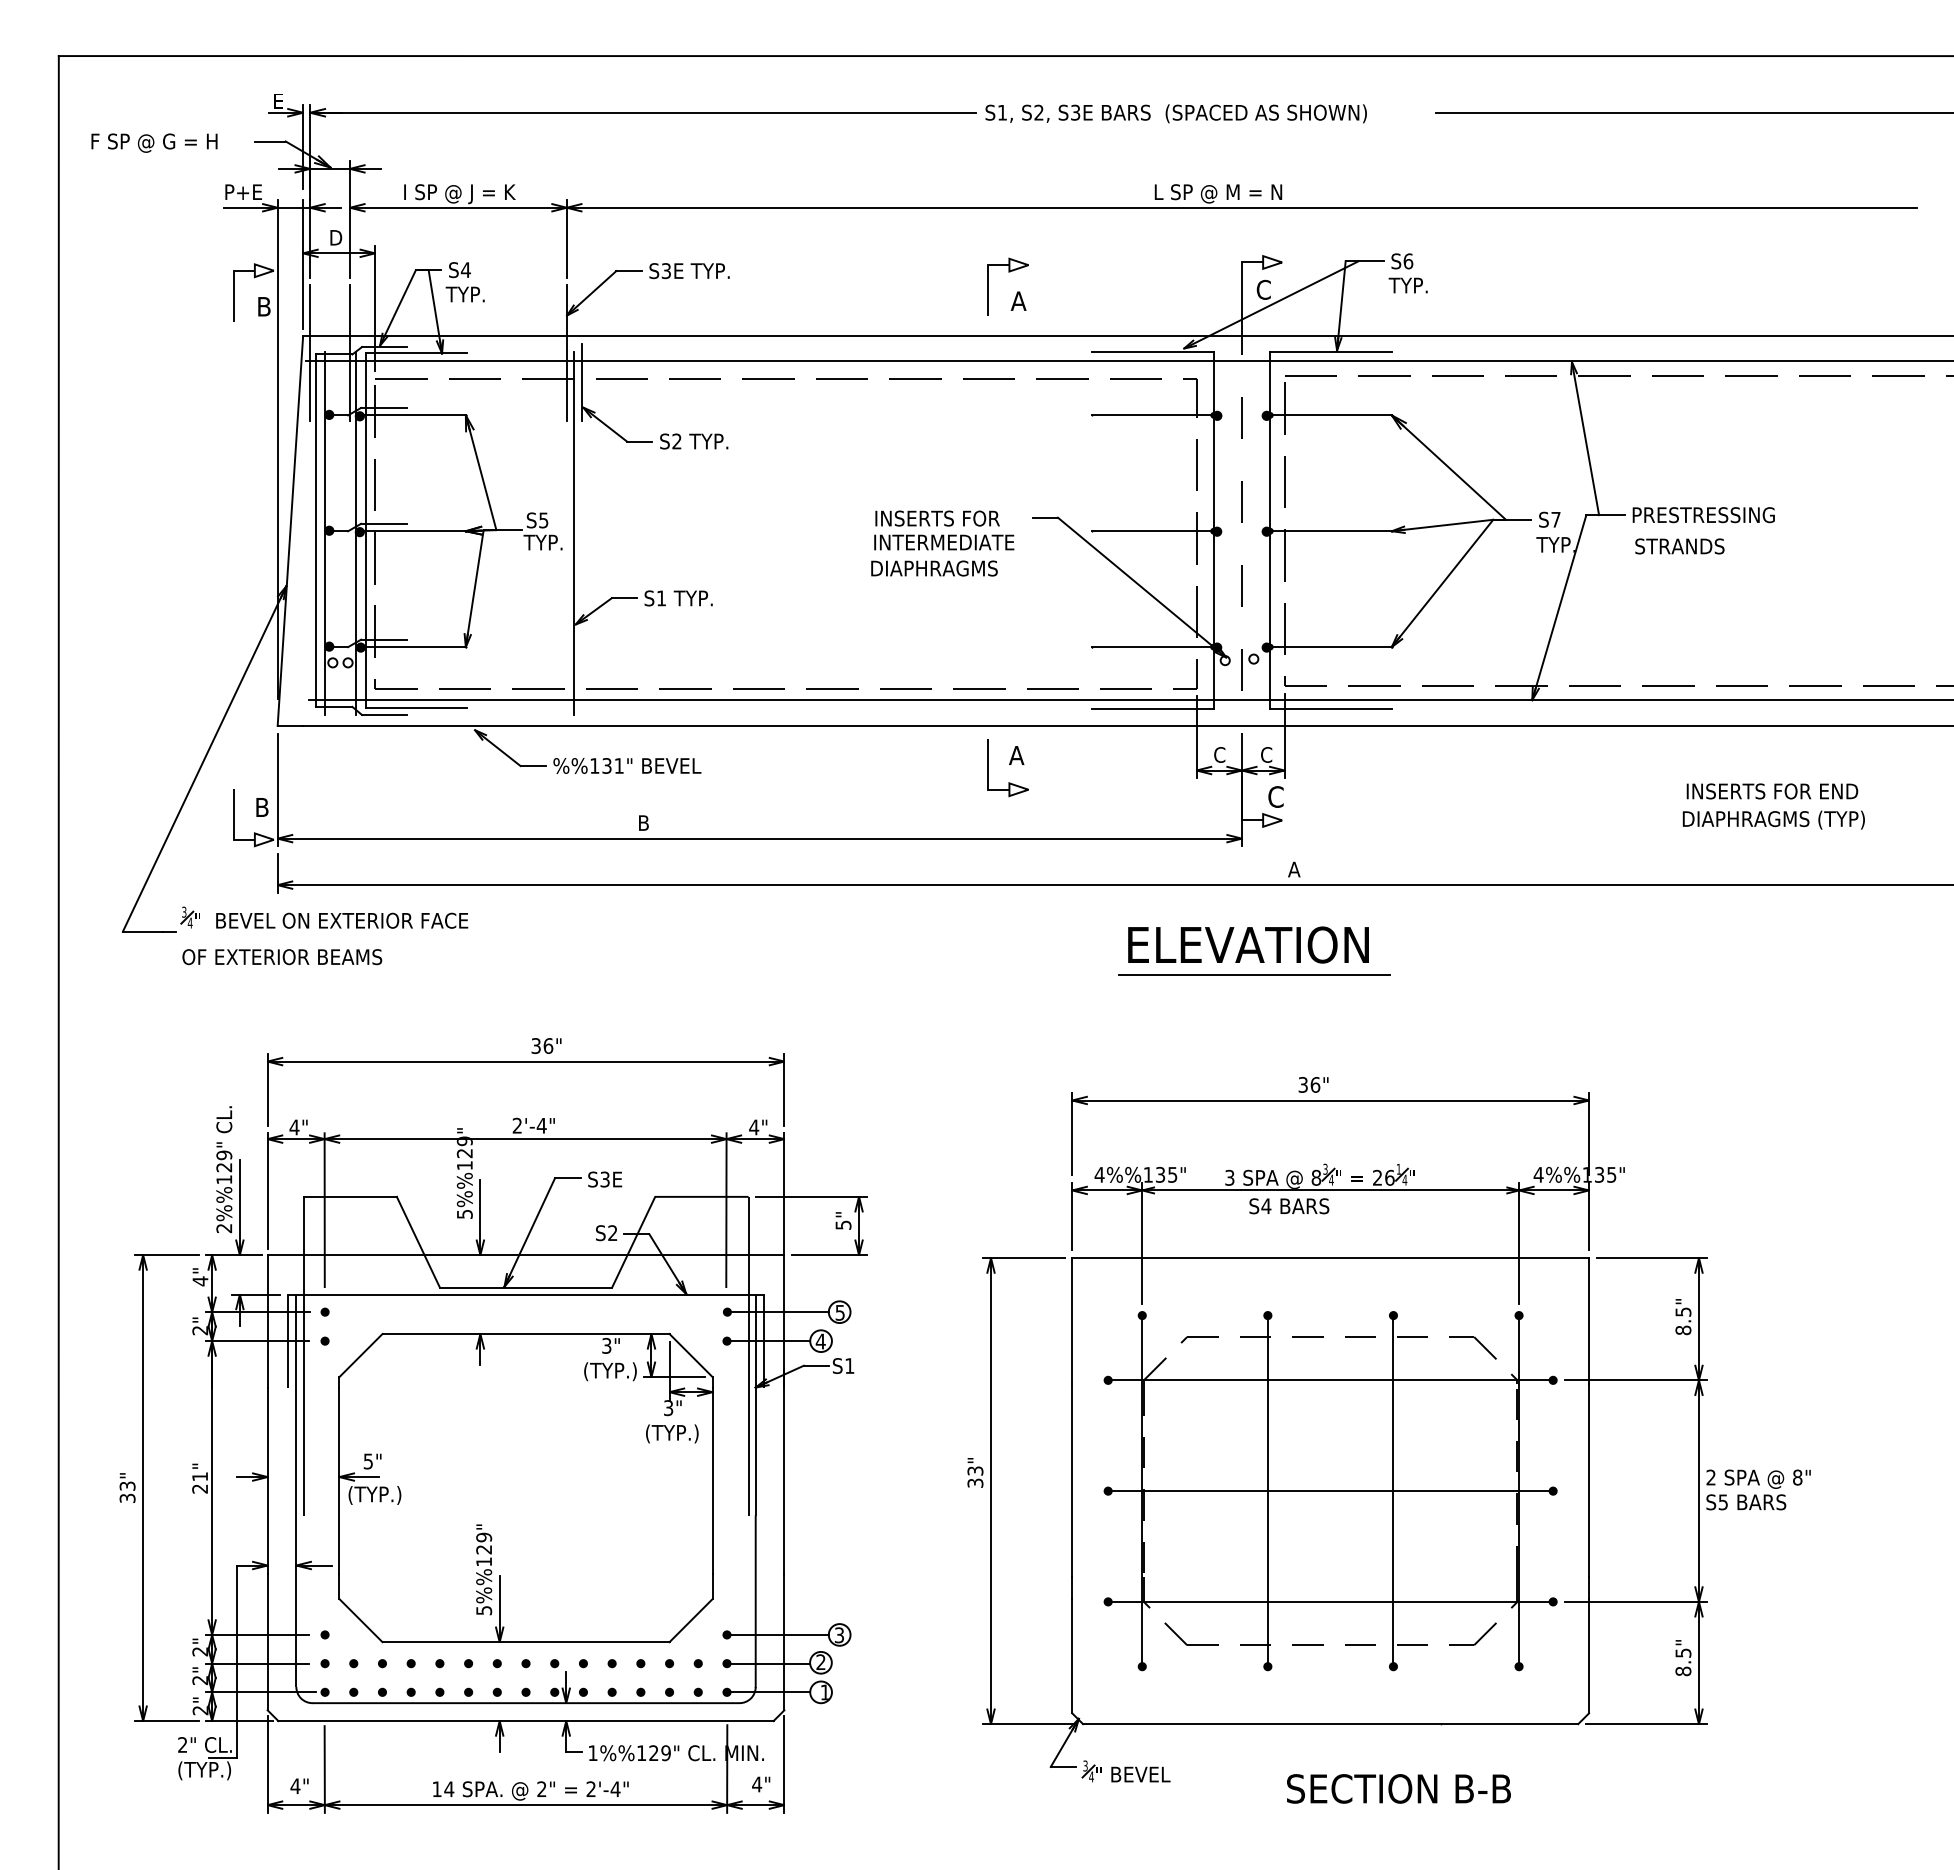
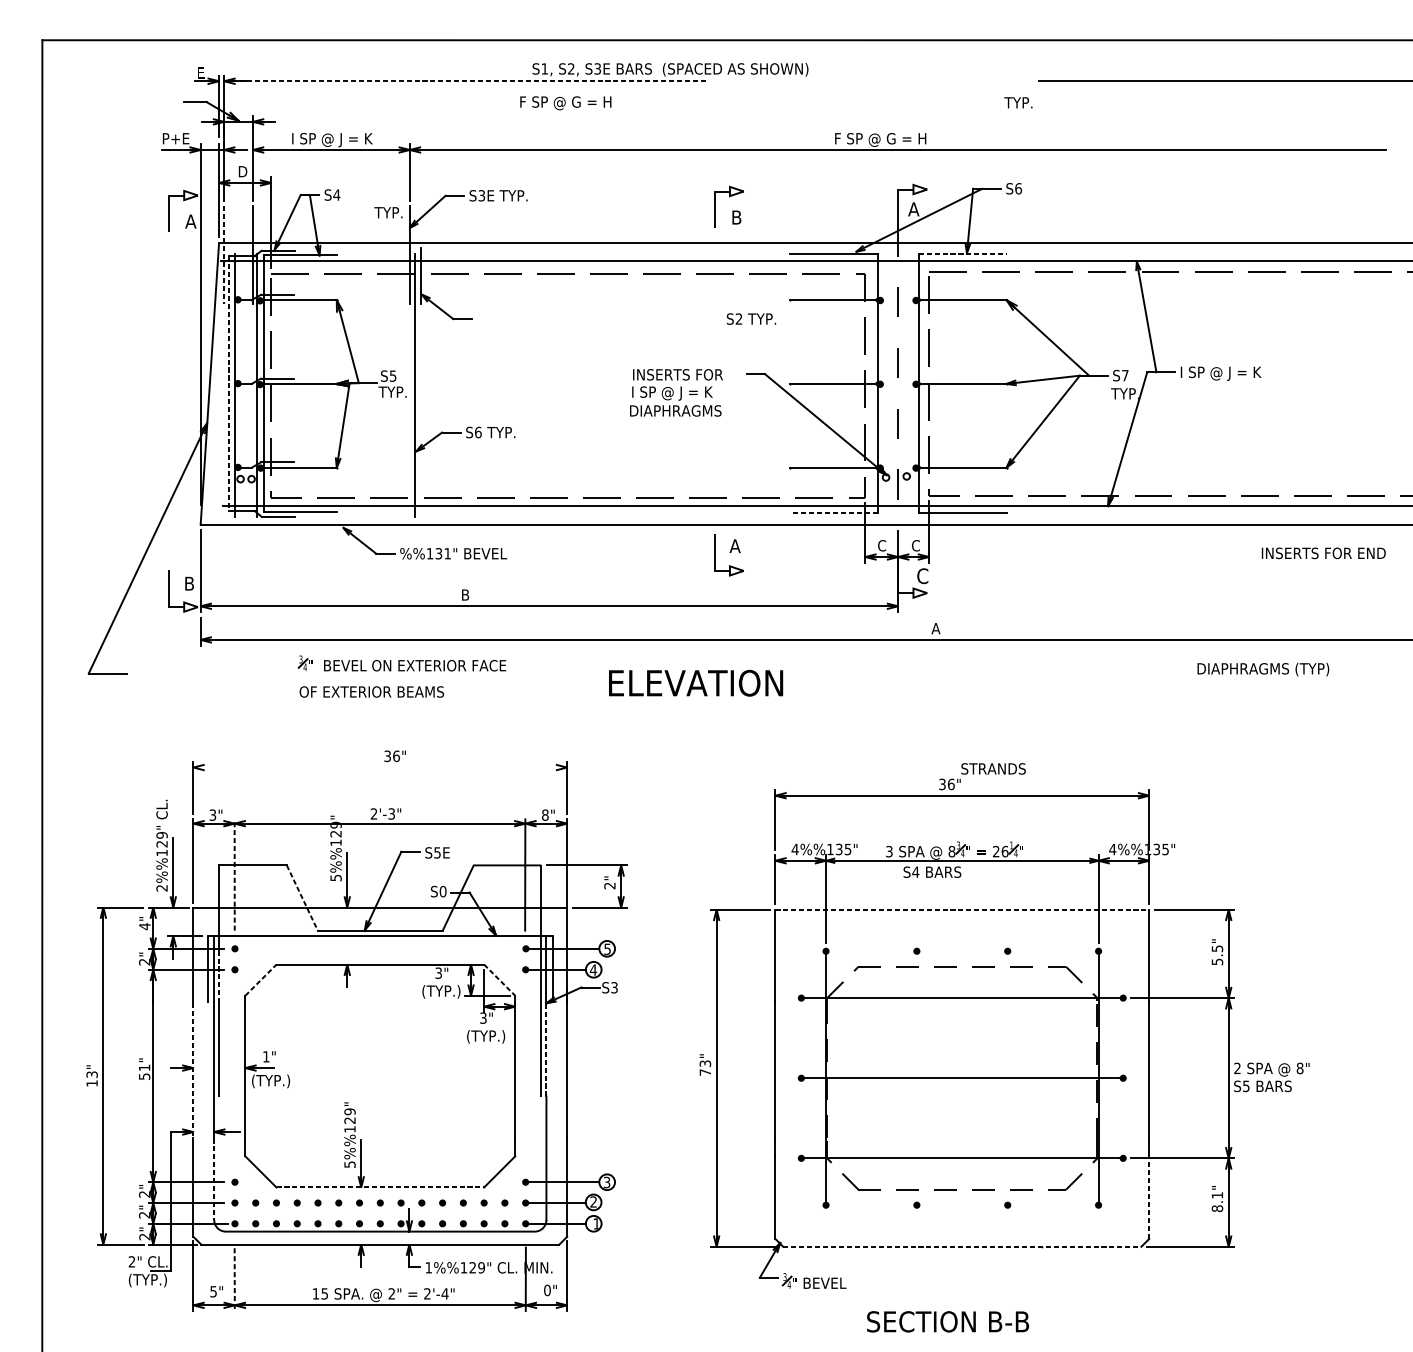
line: (642, 112) -> (464, 81), solid -> dashed
text: (1175, 113) -> (669, 69), moved
text: (154, 142) -> (565, 102), moved
text: (1219, 193) -> (881, 139), L SP @ M = N -> F SP @ G = H
text: (1407, 285) -> (1017, 102), moved
text: (1263, 289) -> (913, 209), C -> A
text: (464, 294) -> (387, 212), moved
text: (1018, 300) -> (736, 217), A -> B
text: (263, 306) -> (190, 221), B -> A
line: (1331, 352) -> (962, 254), solid -> dashed
line: (310, 353) -> (224, 255), solid -> dashed
text: (694, 441) -> (751, 319), moved
text: (1704, 517) -> (1232, 374), PRESTRESSING -> I SP @ J = K
line: (316, 531) -> (228, 384), solid -> dashed
text: (946, 544) -> (684, 393), INTERMEDIATE -> I SP @ J = K
text: (1679, 546) -> (993, 768), moved
text: (661, 598) -> (478, 432), S1 -> S6
line: (1152, 709) -> (833, 512), solid -> dashed
text: (1772, 791) -> (1323, 553), moved
text: (1773, 819) -> (1263, 669), moved
part: (324, 928) -> (402, 671), moved
text: (1248, 944) -> (696, 682), moved
line: (1254, 975) -> (907, 705), removed
line: (525, 1061) -> (379, 767), removed
text: (541, 1125) -> (391, 813), 2'-4" -> 2'-3"
text: (294, 1127) -> (212, 815), 4" -> 3"
text: (754, 1127) -> (545, 815), 4" -> 8"
text: (605, 1178) -> (437, 852), S3E -> S5E
line: (324, 1210) -> (234, 875), solid -> dashed
text: (843, 1224) -> (609, 885), 5" -> 2"
text: (612, 1233) -> (442, 891), S2 -> S0
line: (418, 1242) -> (302, 898), solid -> dashed
line: (1331, 1258) -> (962, 909), solid -> dashed
text: (1683, 1330) -> (1217, 962), 8.5" -> 5.5"
line: (303, 1352) -> (219, 977), solid -> dashed
line: (361, 1355) -> (261, 980), solid -> dashed
line: (691, 1355) -> (499, 980), solid -> dashed
text: (849, 1365) -> (614, 987), S1 -> S3
line: (755, 1451) -> (546, 1049), solid -> dashed
text: (367, 1461) -> (265, 1056), 5" -> 1"
line: (267, 1481) -> (193, 1071), solid -> dashed
text: (975, 1482) -> (705, 1072), 33" -> 73"
text: (200, 1488) -> (144, 1076), 21" -> 51"
line: (1267, 1490) -> (916, 1077), removed
line: (1393, 1490) -> (1007, 1077), removed
text: (127, 1497) -> (92, 1082), 33" -> 13"
line: (296, 1631) -> (214, 1179), solid -> dashed
line: (526, 1642) -> (380, 1187), solid -> dashed
text: (1683, 1652) -> (1217, 1194), 8.5" -> 8.1"
line: (1589, 1655) -> (1149, 1197), solid -> dashed
line: (1330, 1724) -> (962, 1247), solid -> dashed
line: (324, 1770) -> (234, 1280), solid -> dashed
text: (757, 1784) -> (547, 1290), 4" -> 0"
text: (295, 1786) -> (213, 1291), 4" -> 5"
text: (1398, 1788) -> (947, 1321), moved
text: (449, 1789) -> (324, 1294), 14 -> 15

